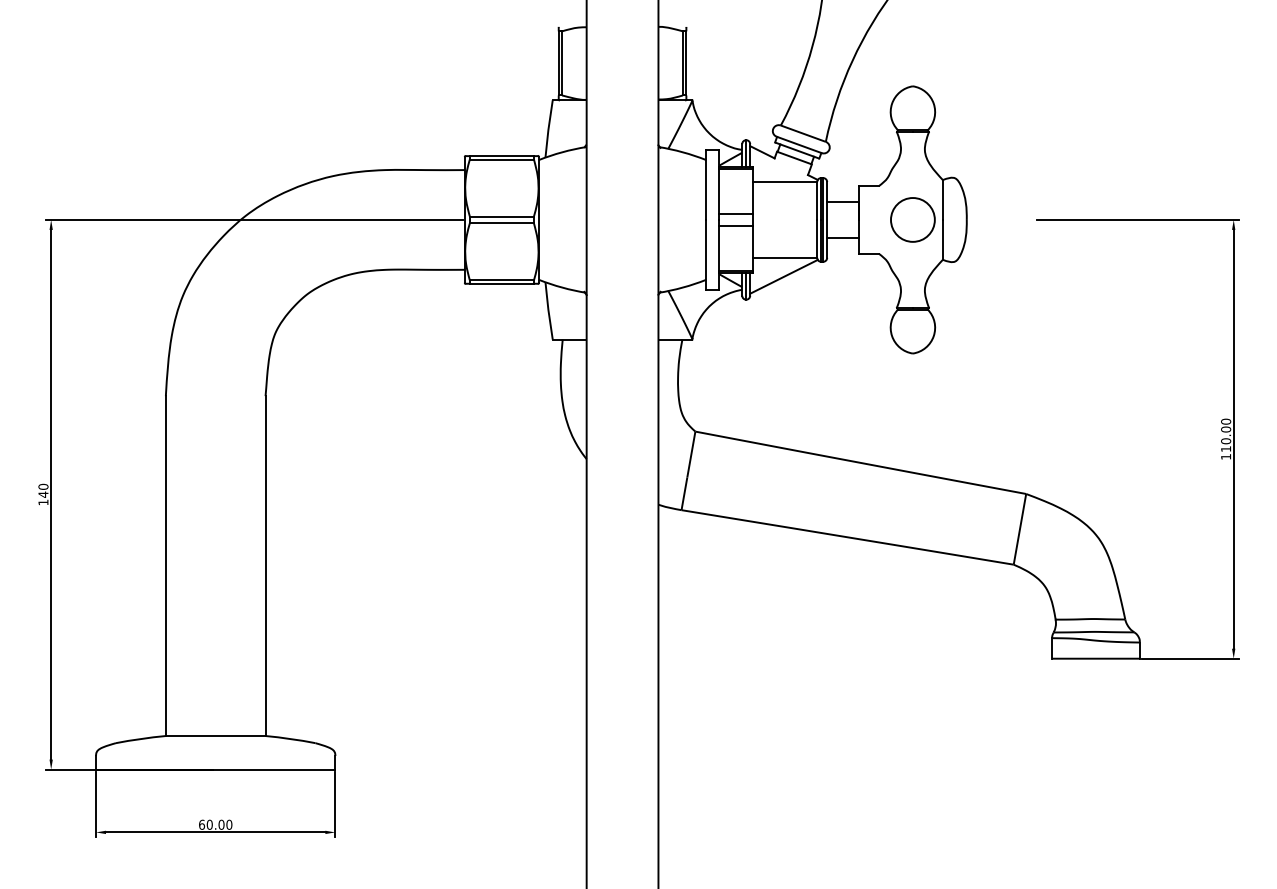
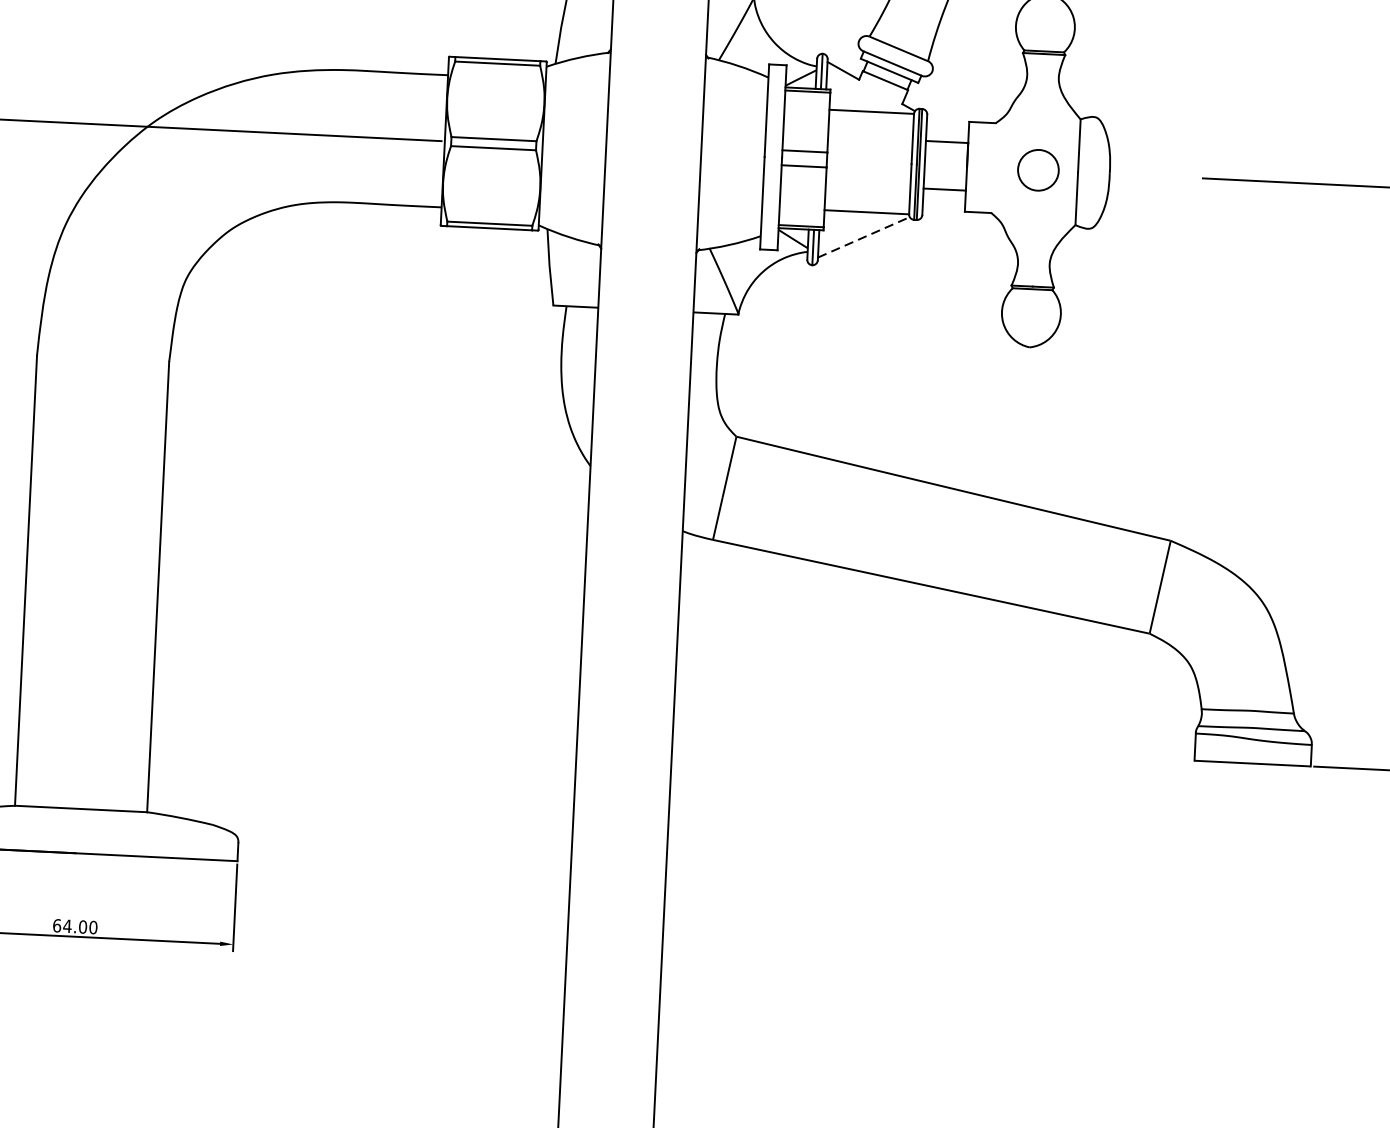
circle: (912, 219) -> (1037, 169), size x0.7
line: (784, 276) -> (864, 236), solid -> dashed
text: (209, 824) -> (67, 925), 60.00 -> 64.00

